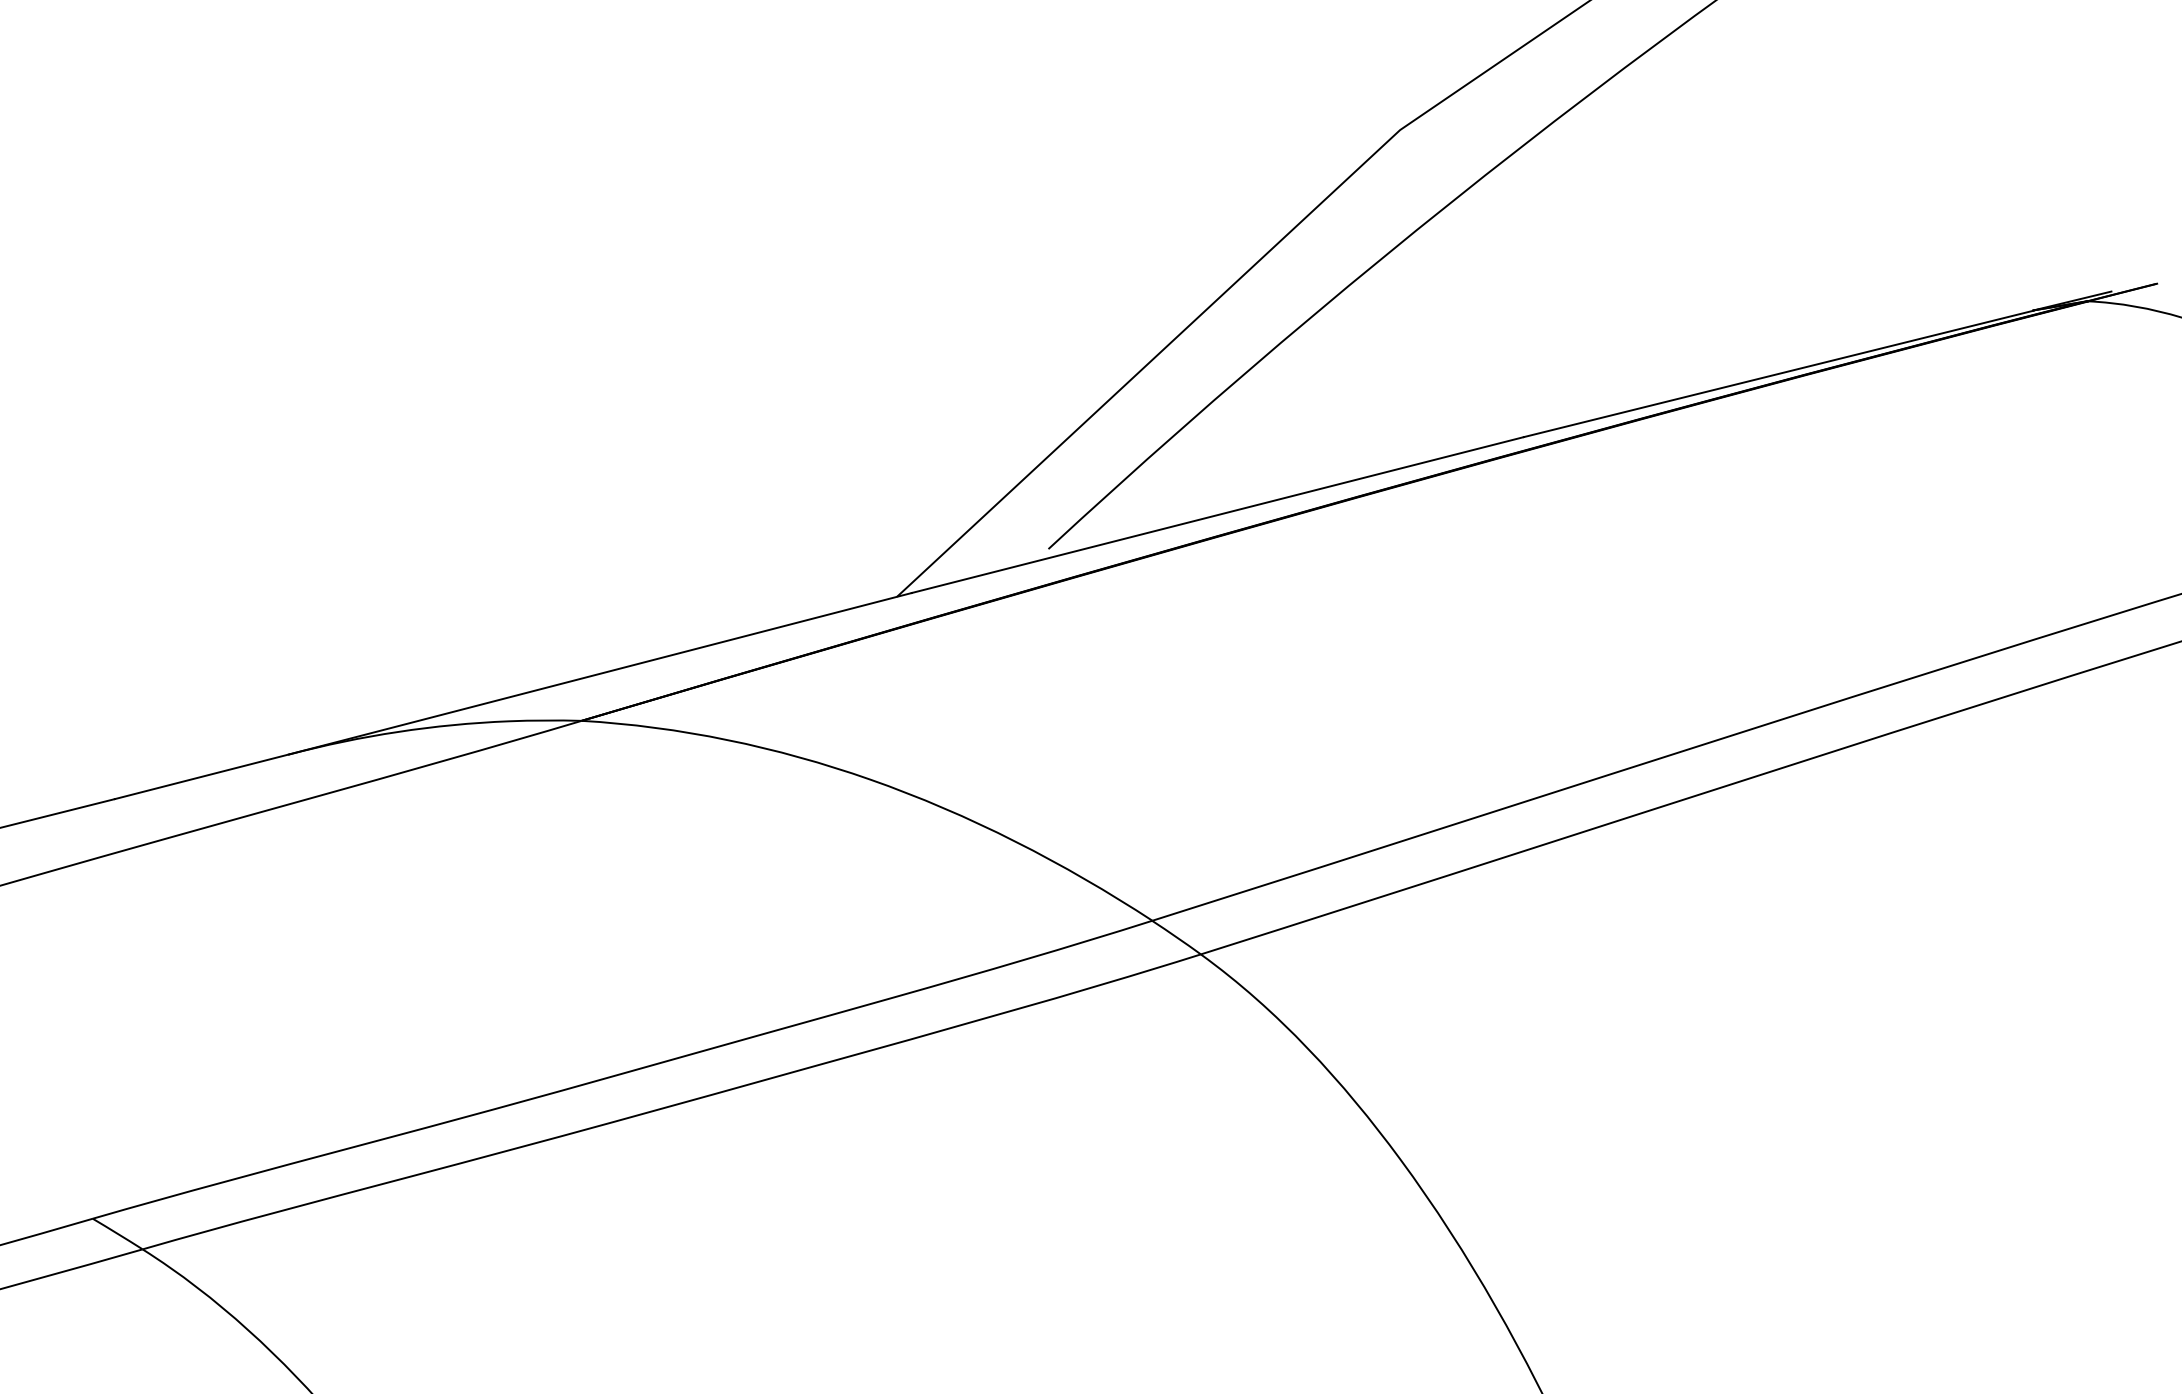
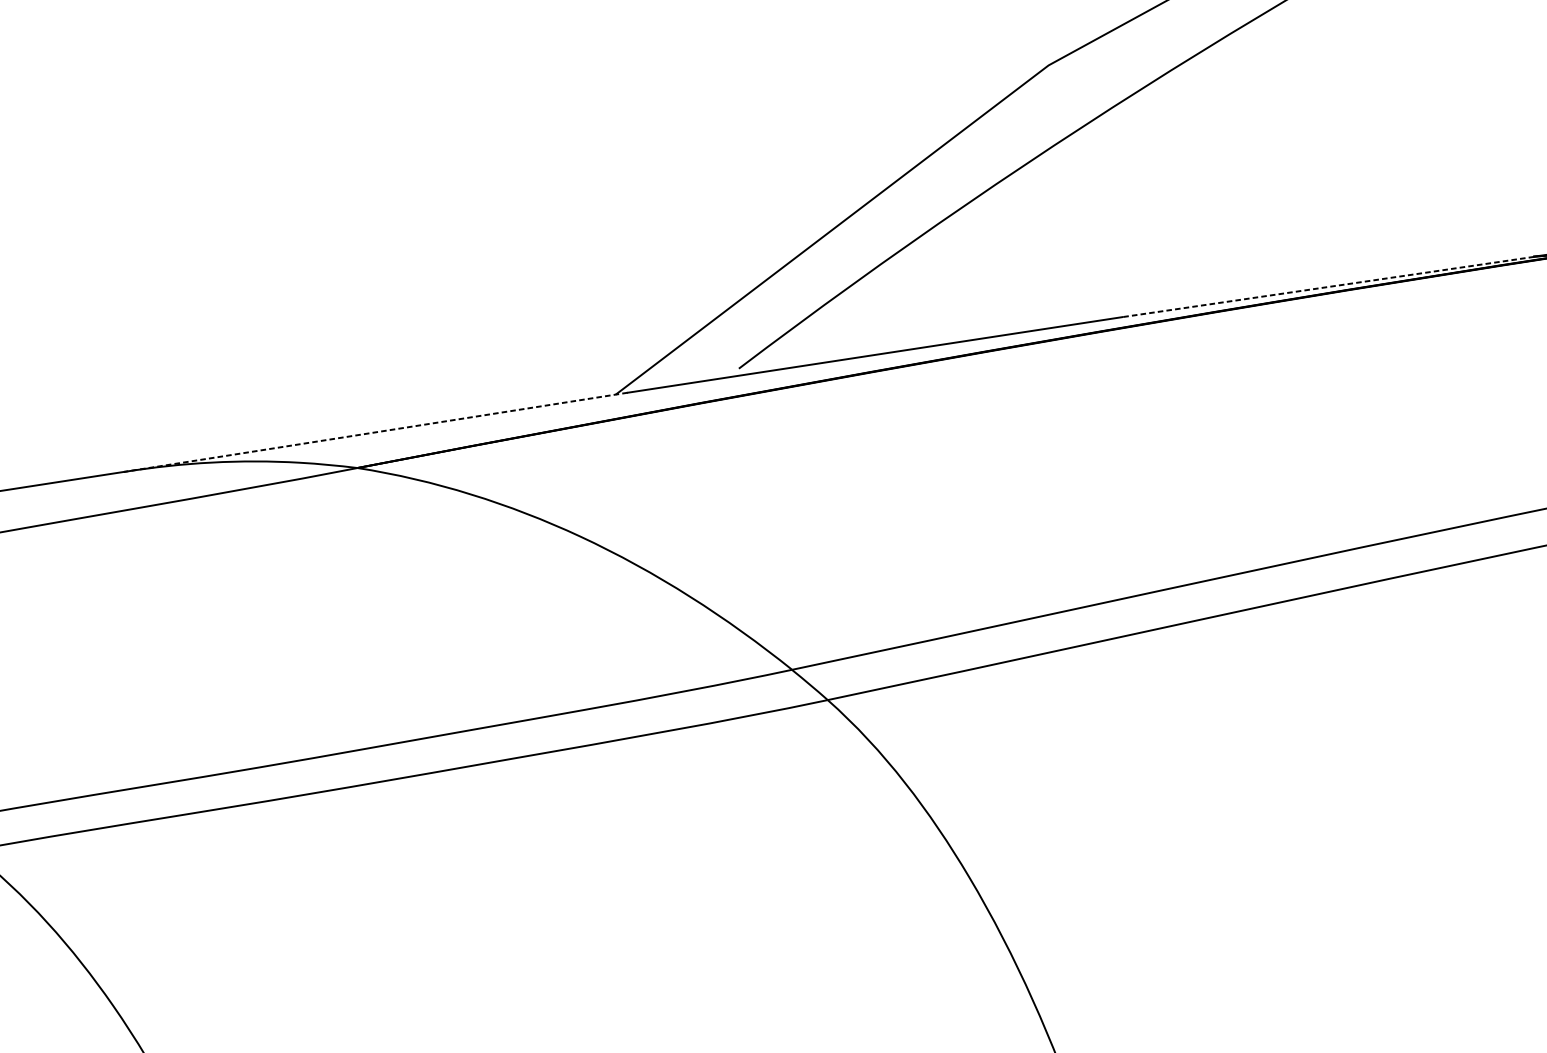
line: (1778, 373) -> (1328, 286), solid -> dashed
line: (600, 673) -> (376, 432), solid -> dashed

